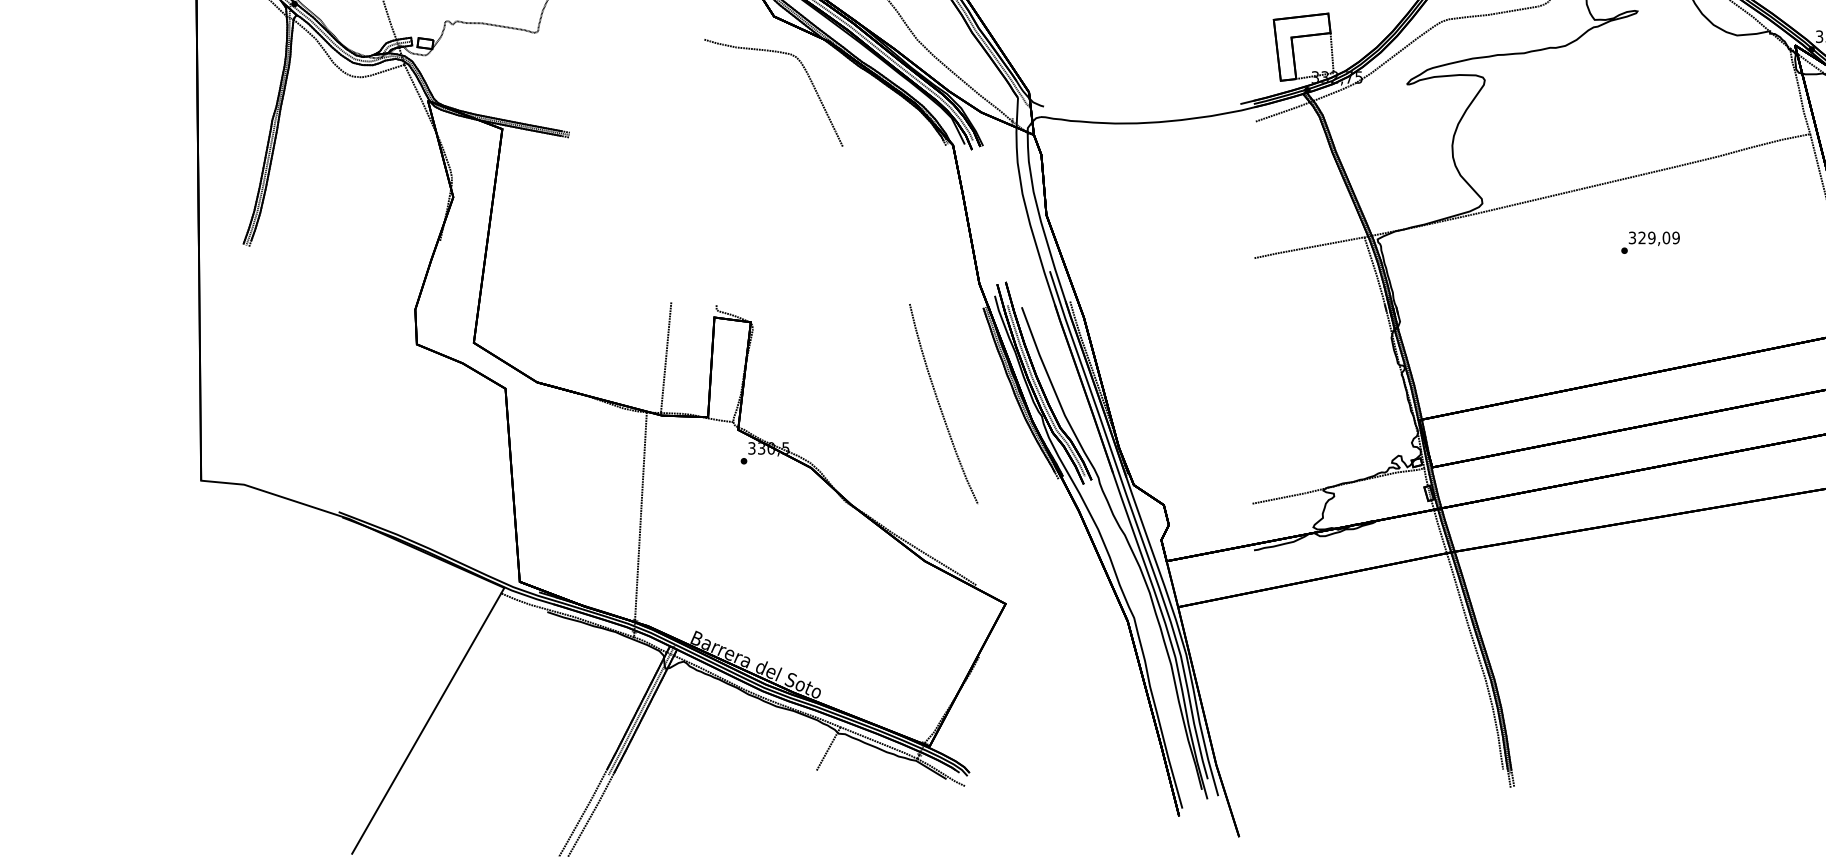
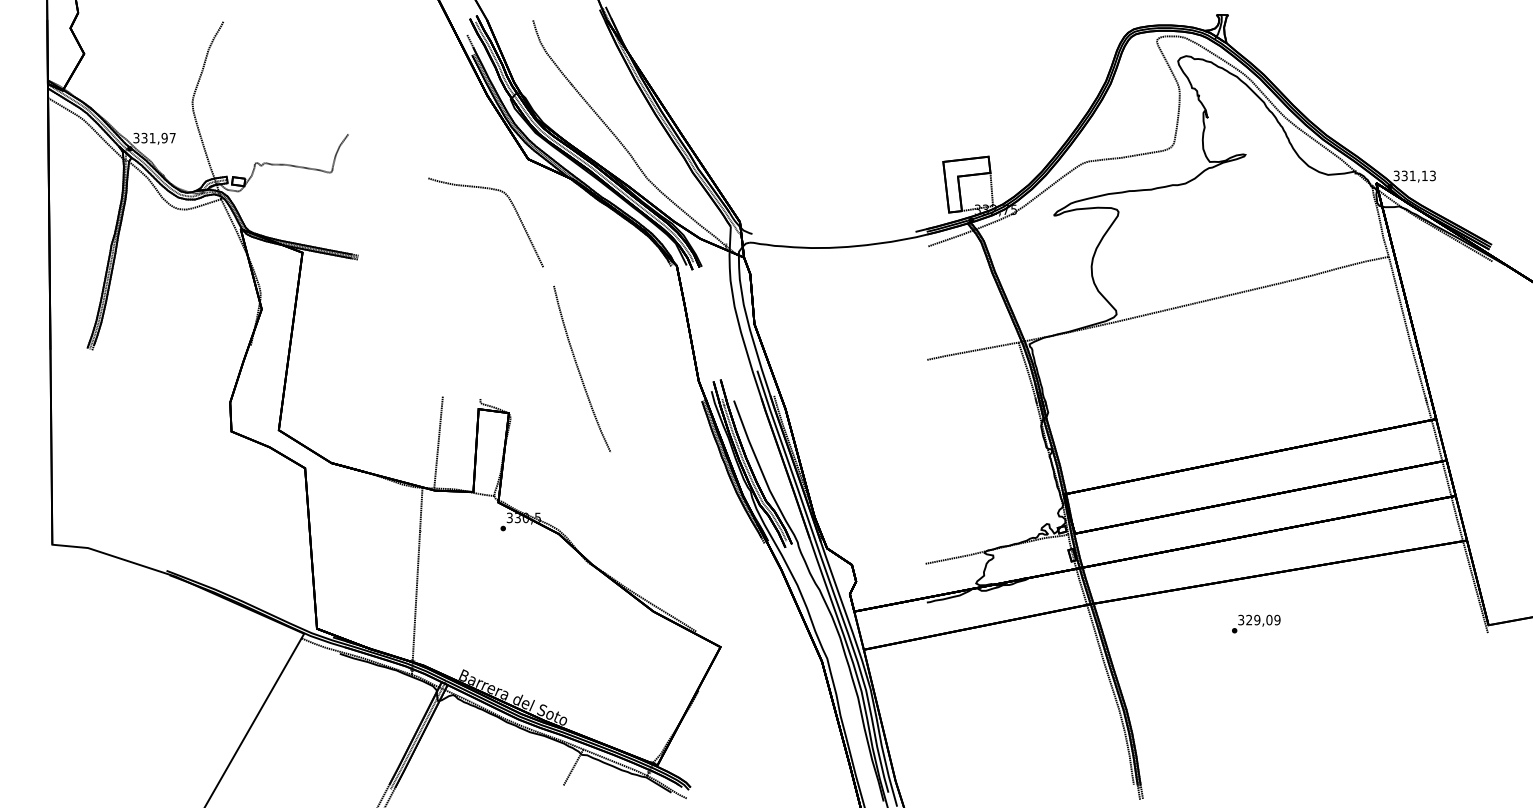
curve: (806, 74) -> (513, 207), moved
text: (1650, 242) -> (1256, 623), moved
curve: (940, 404) -> (579, 369), moved

